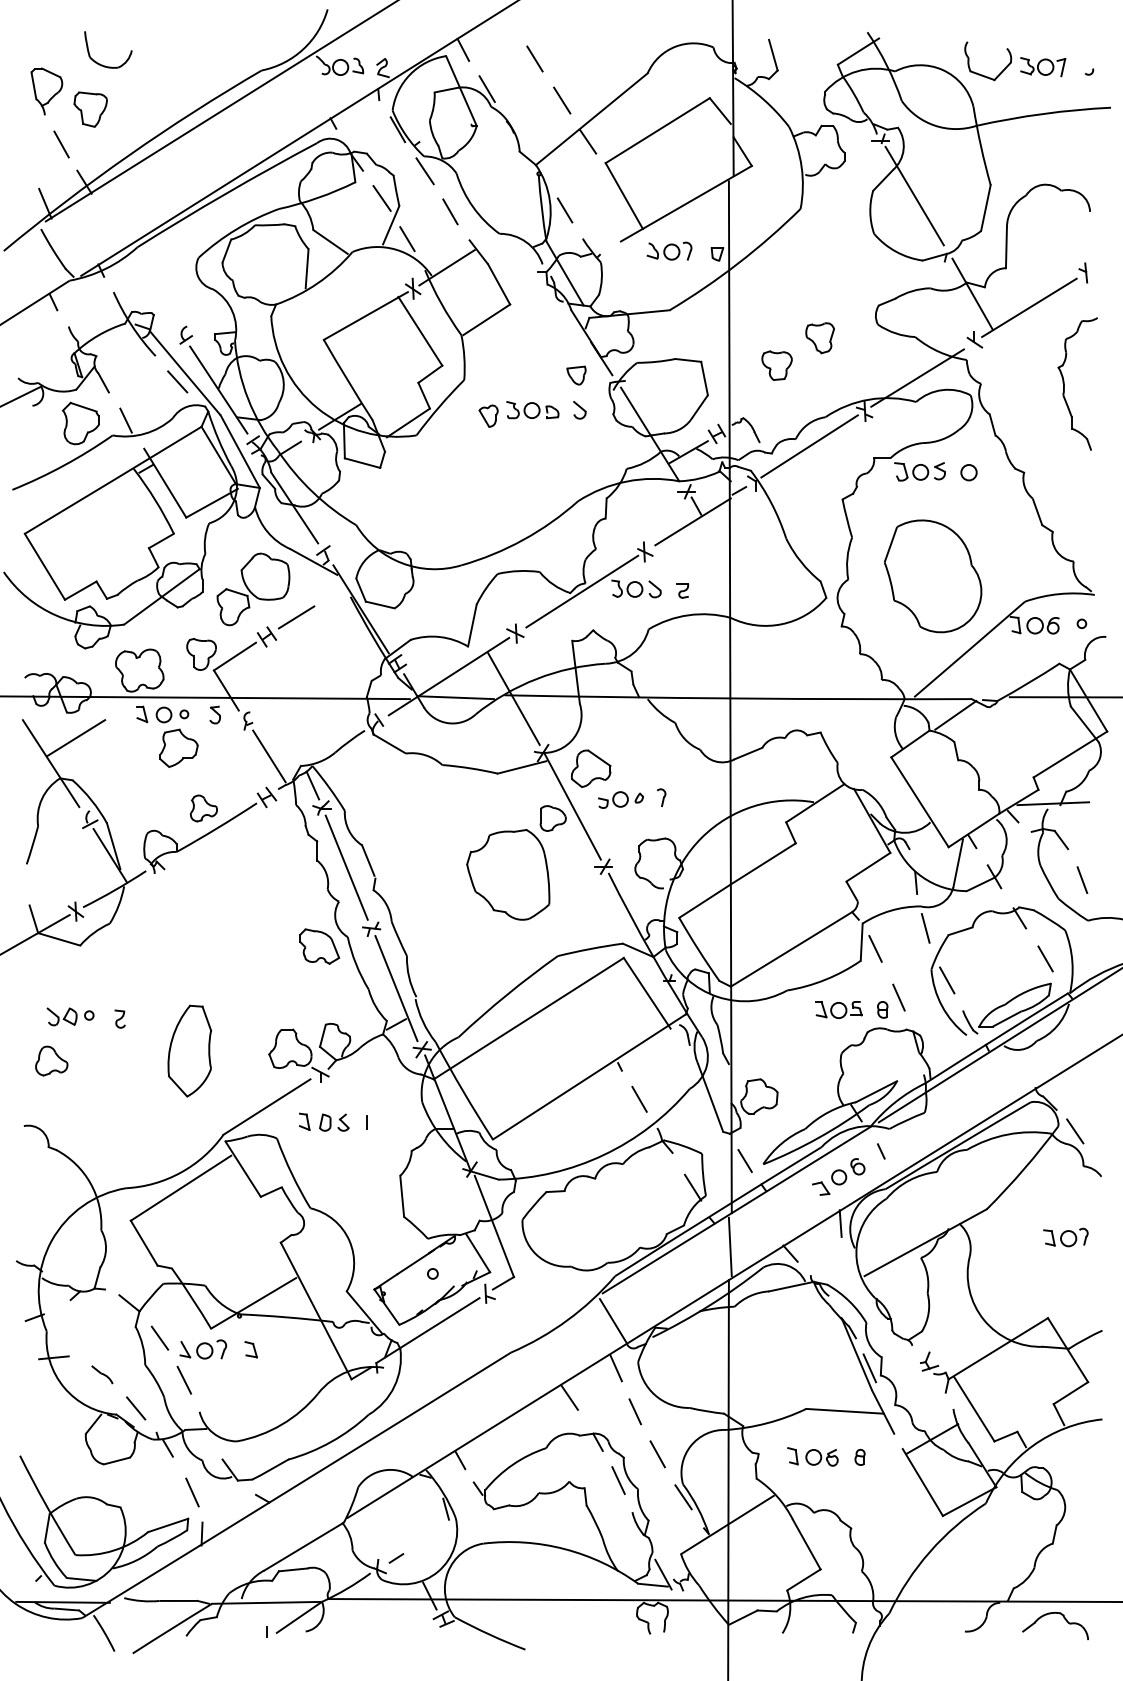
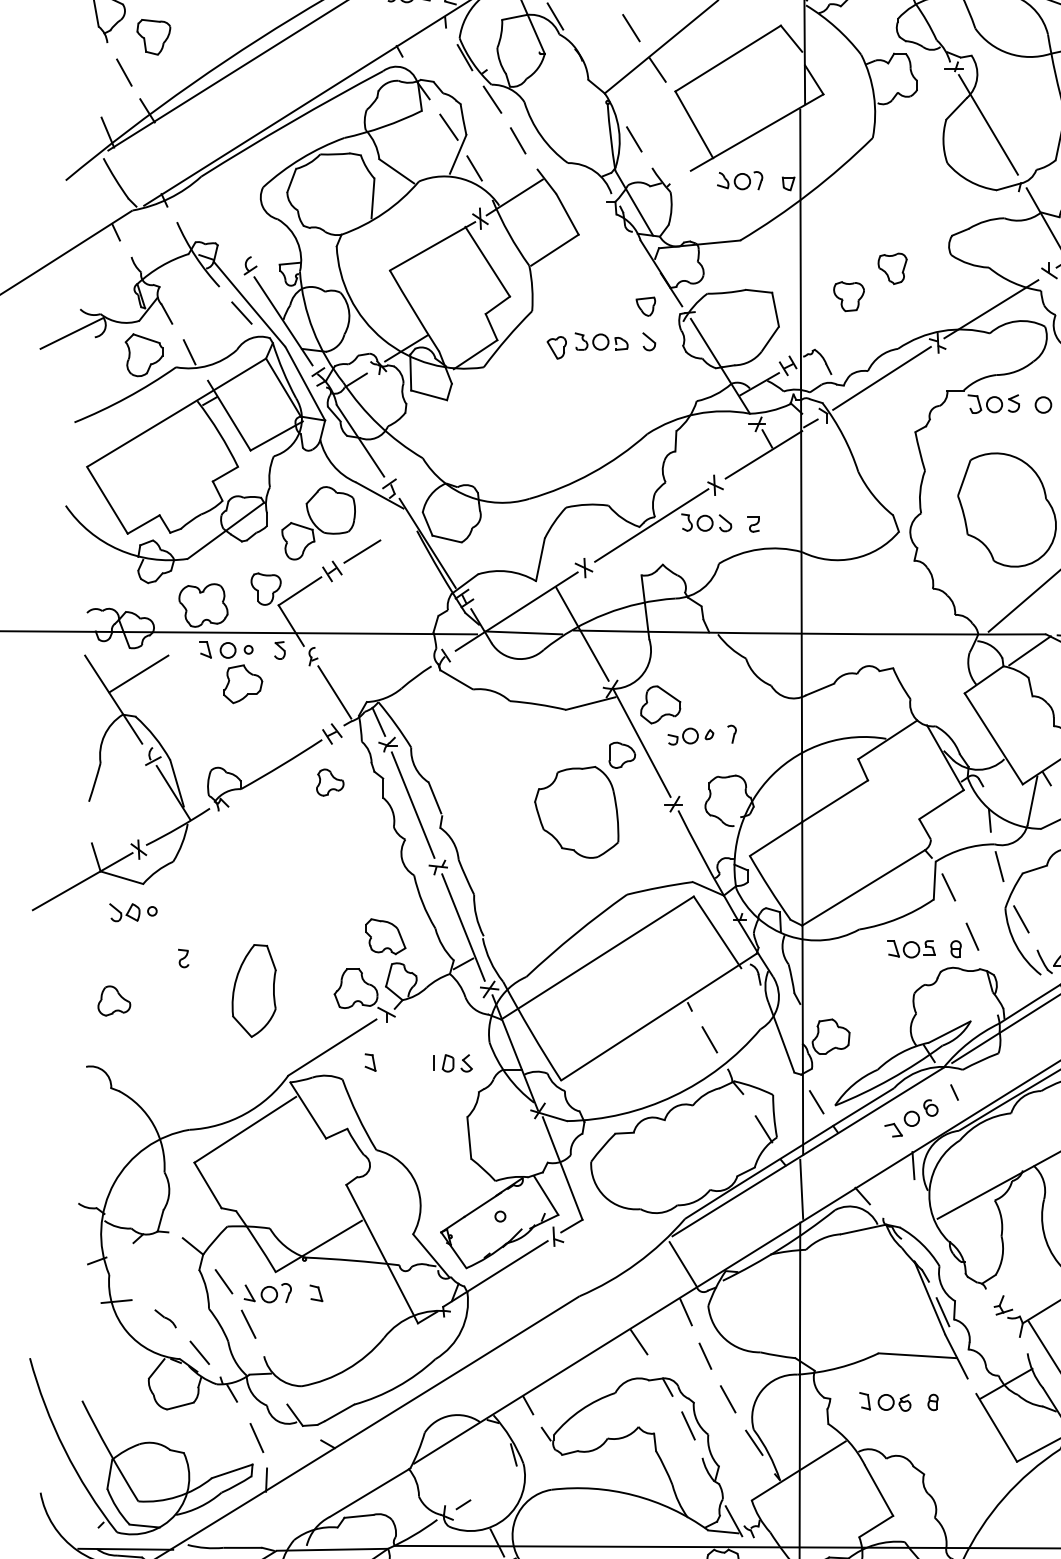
part: (203, 808) -> (329, 782), moved
part: (319, 946) -> (385, 936), moved
part: (70, 1016) -> (133, 912), moved
part: (334, 1122) -> (457, 1063), moved

